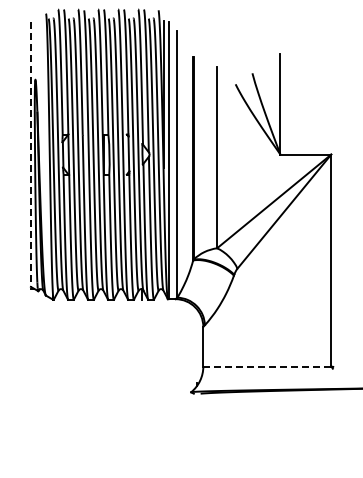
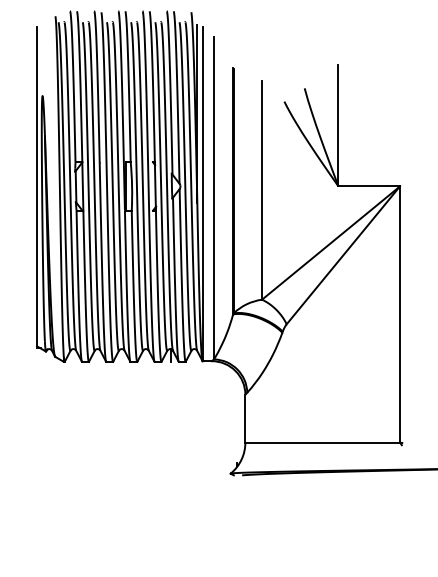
line: (30, 155) -> (36, 187), dashed -> solid
line: (267, 366) -> (322, 442), dashed -> solid

